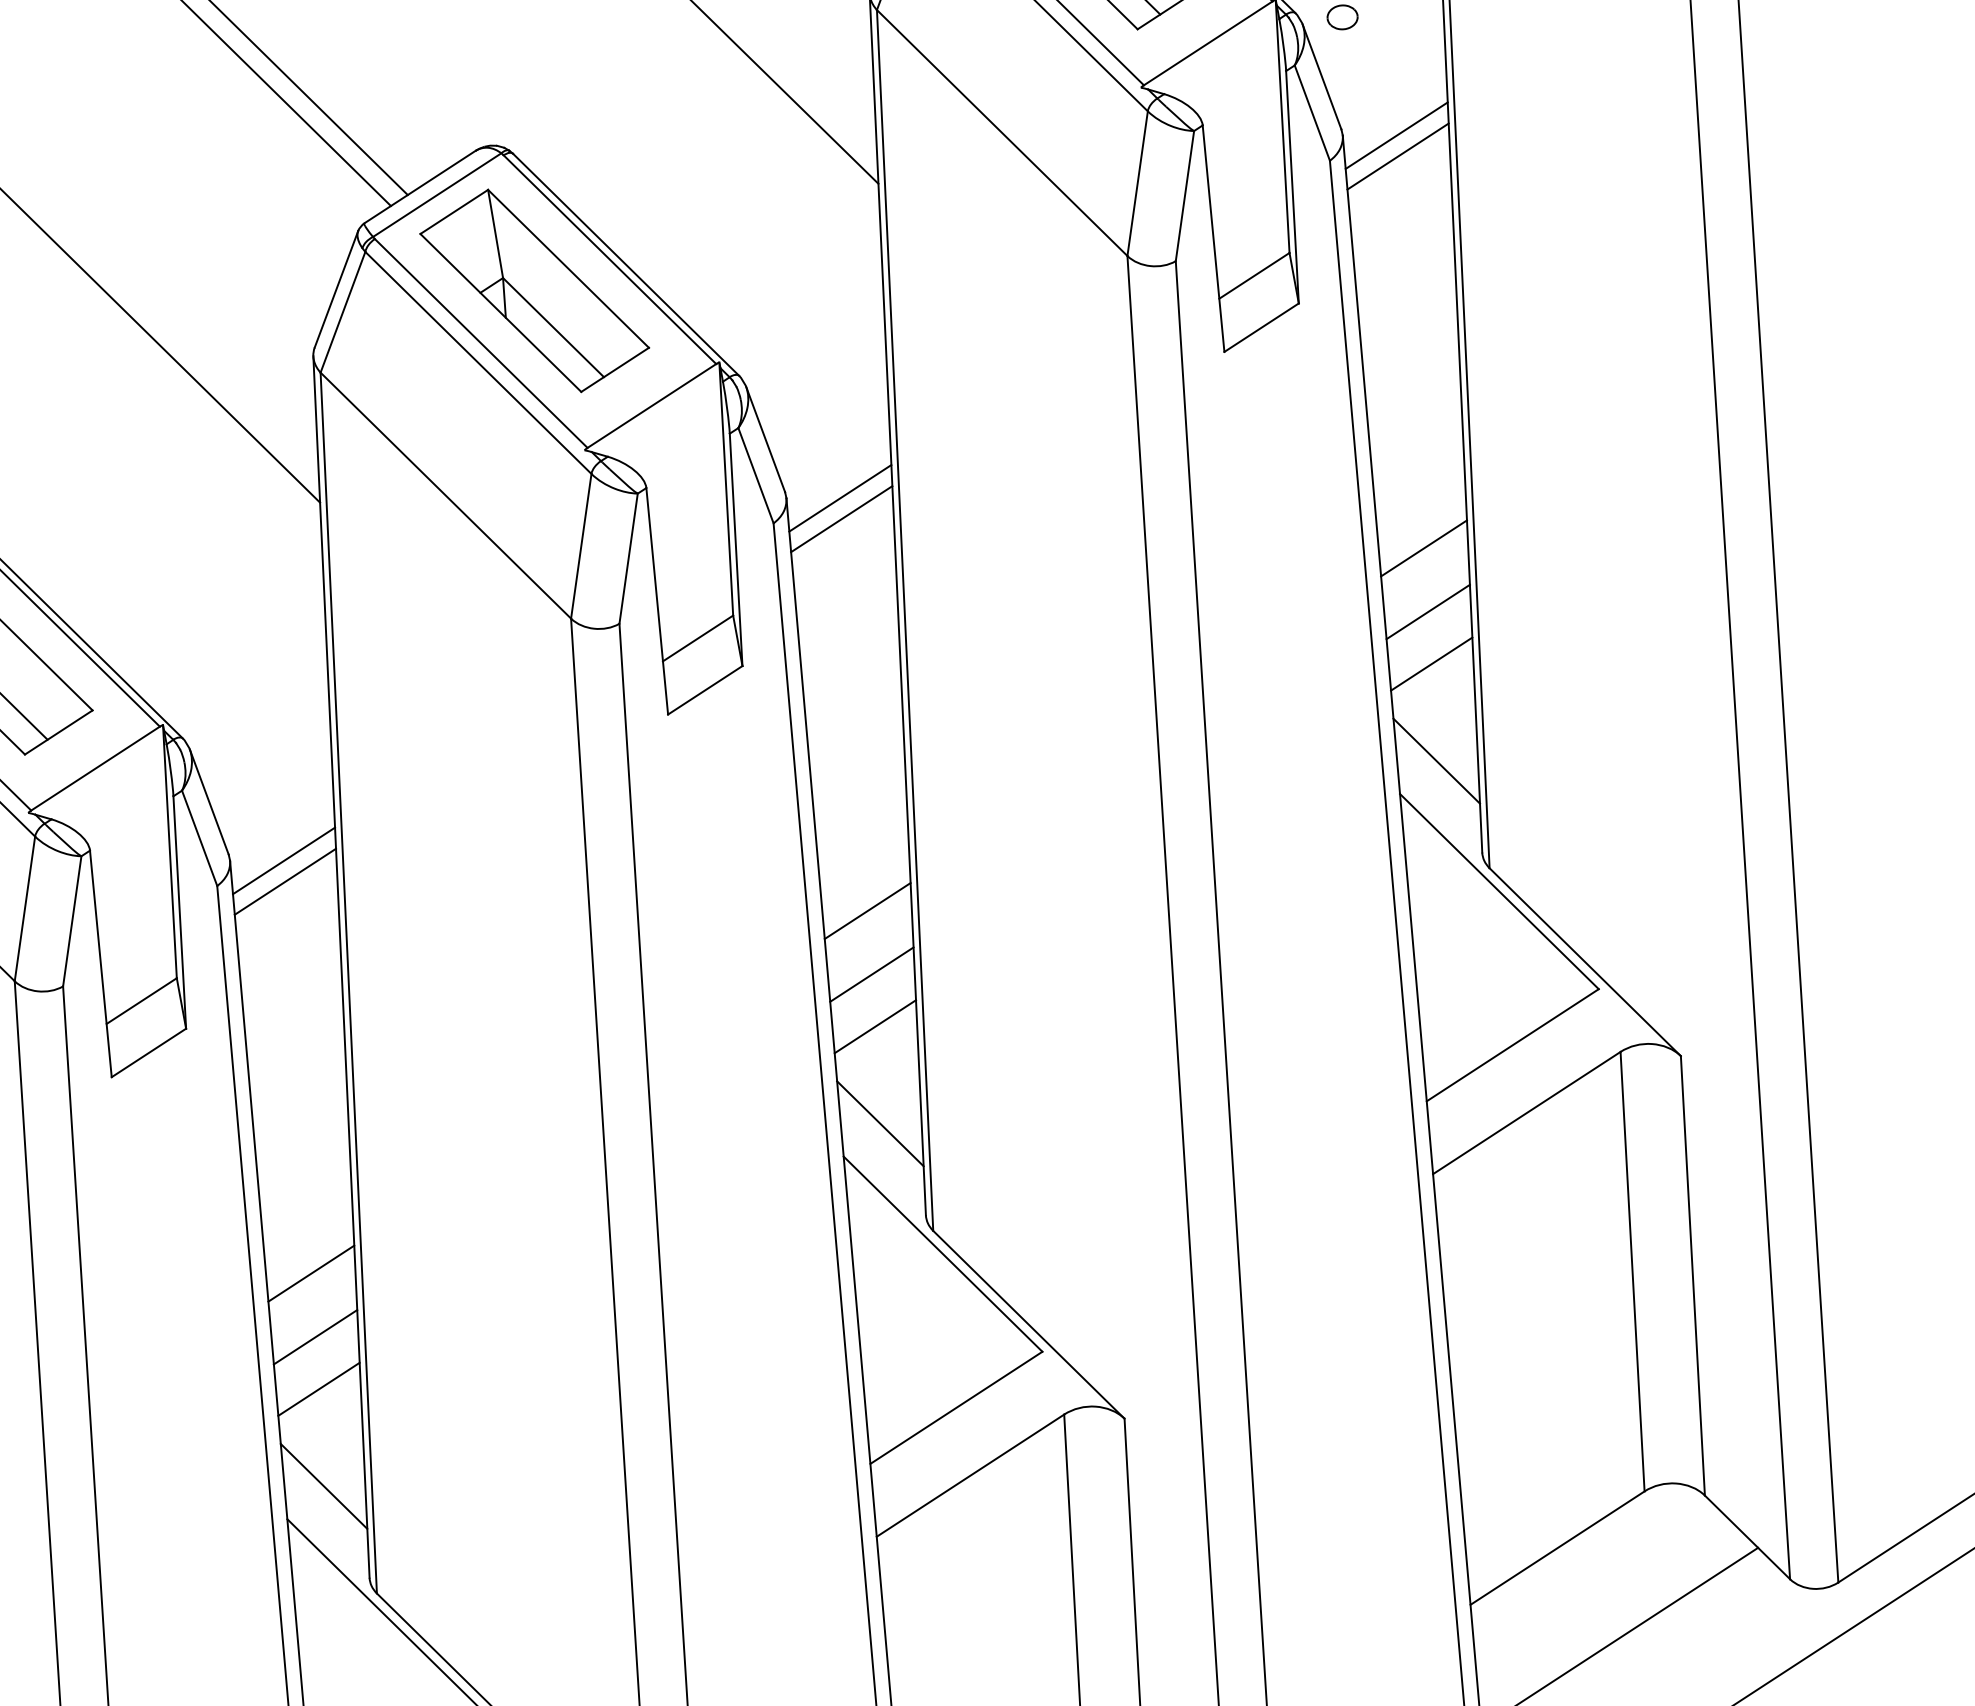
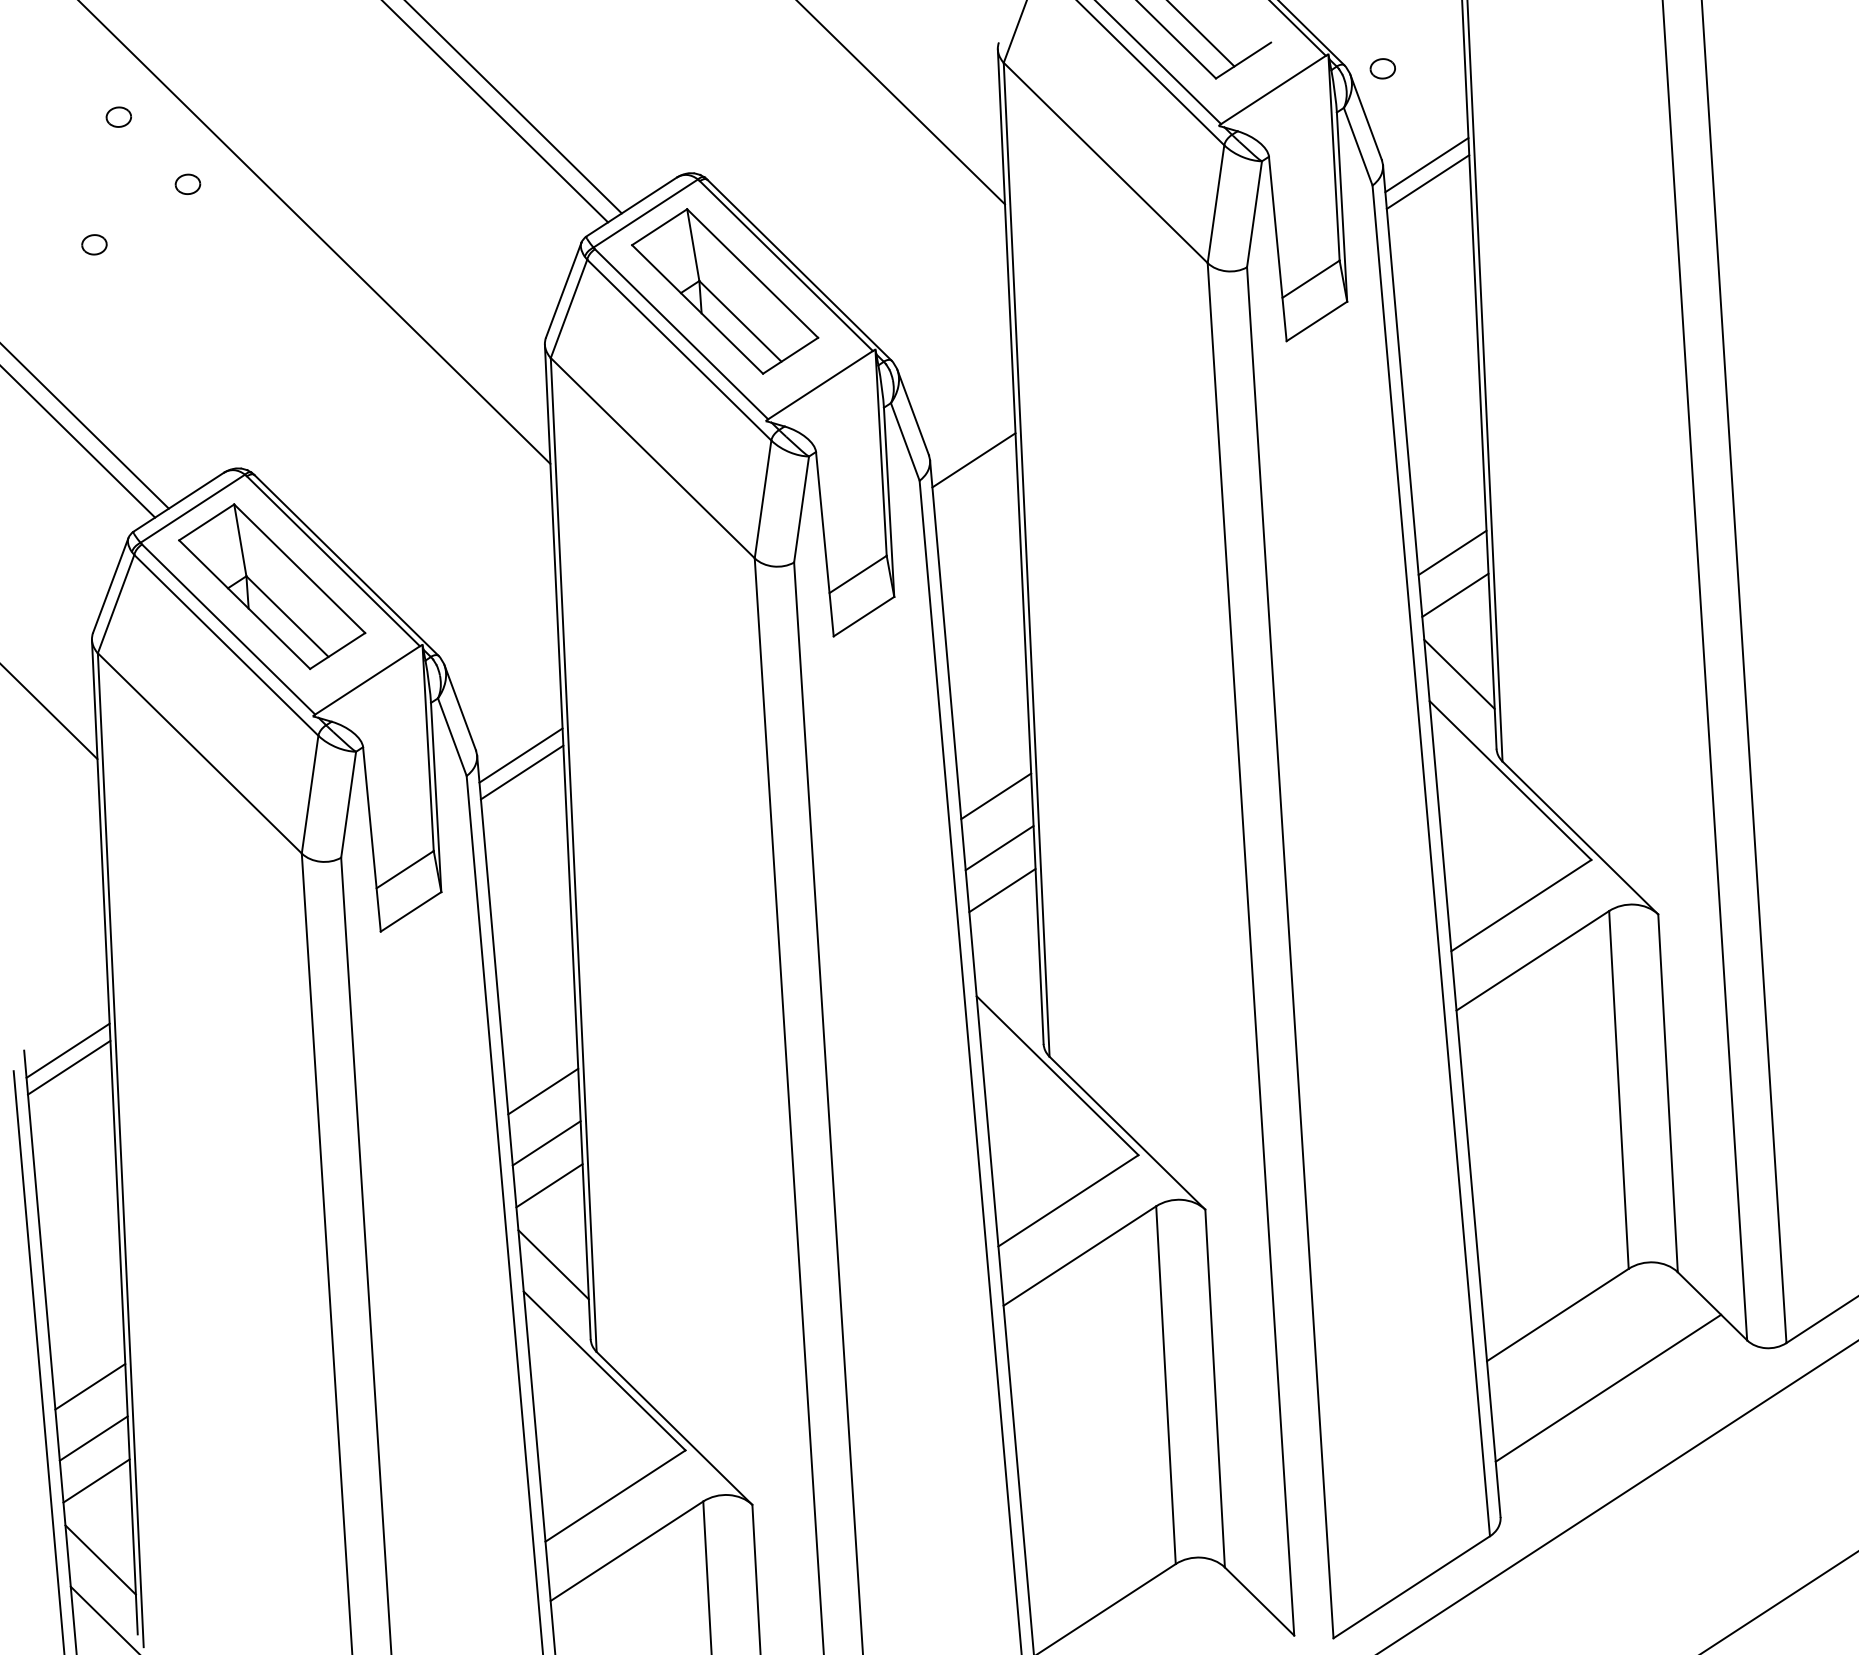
line: (841, 519) -> (974, 477), removed
line: (1424, 547) -> (1449, 500), removed
line: (880, 1123) -> (1006, 969), removed

